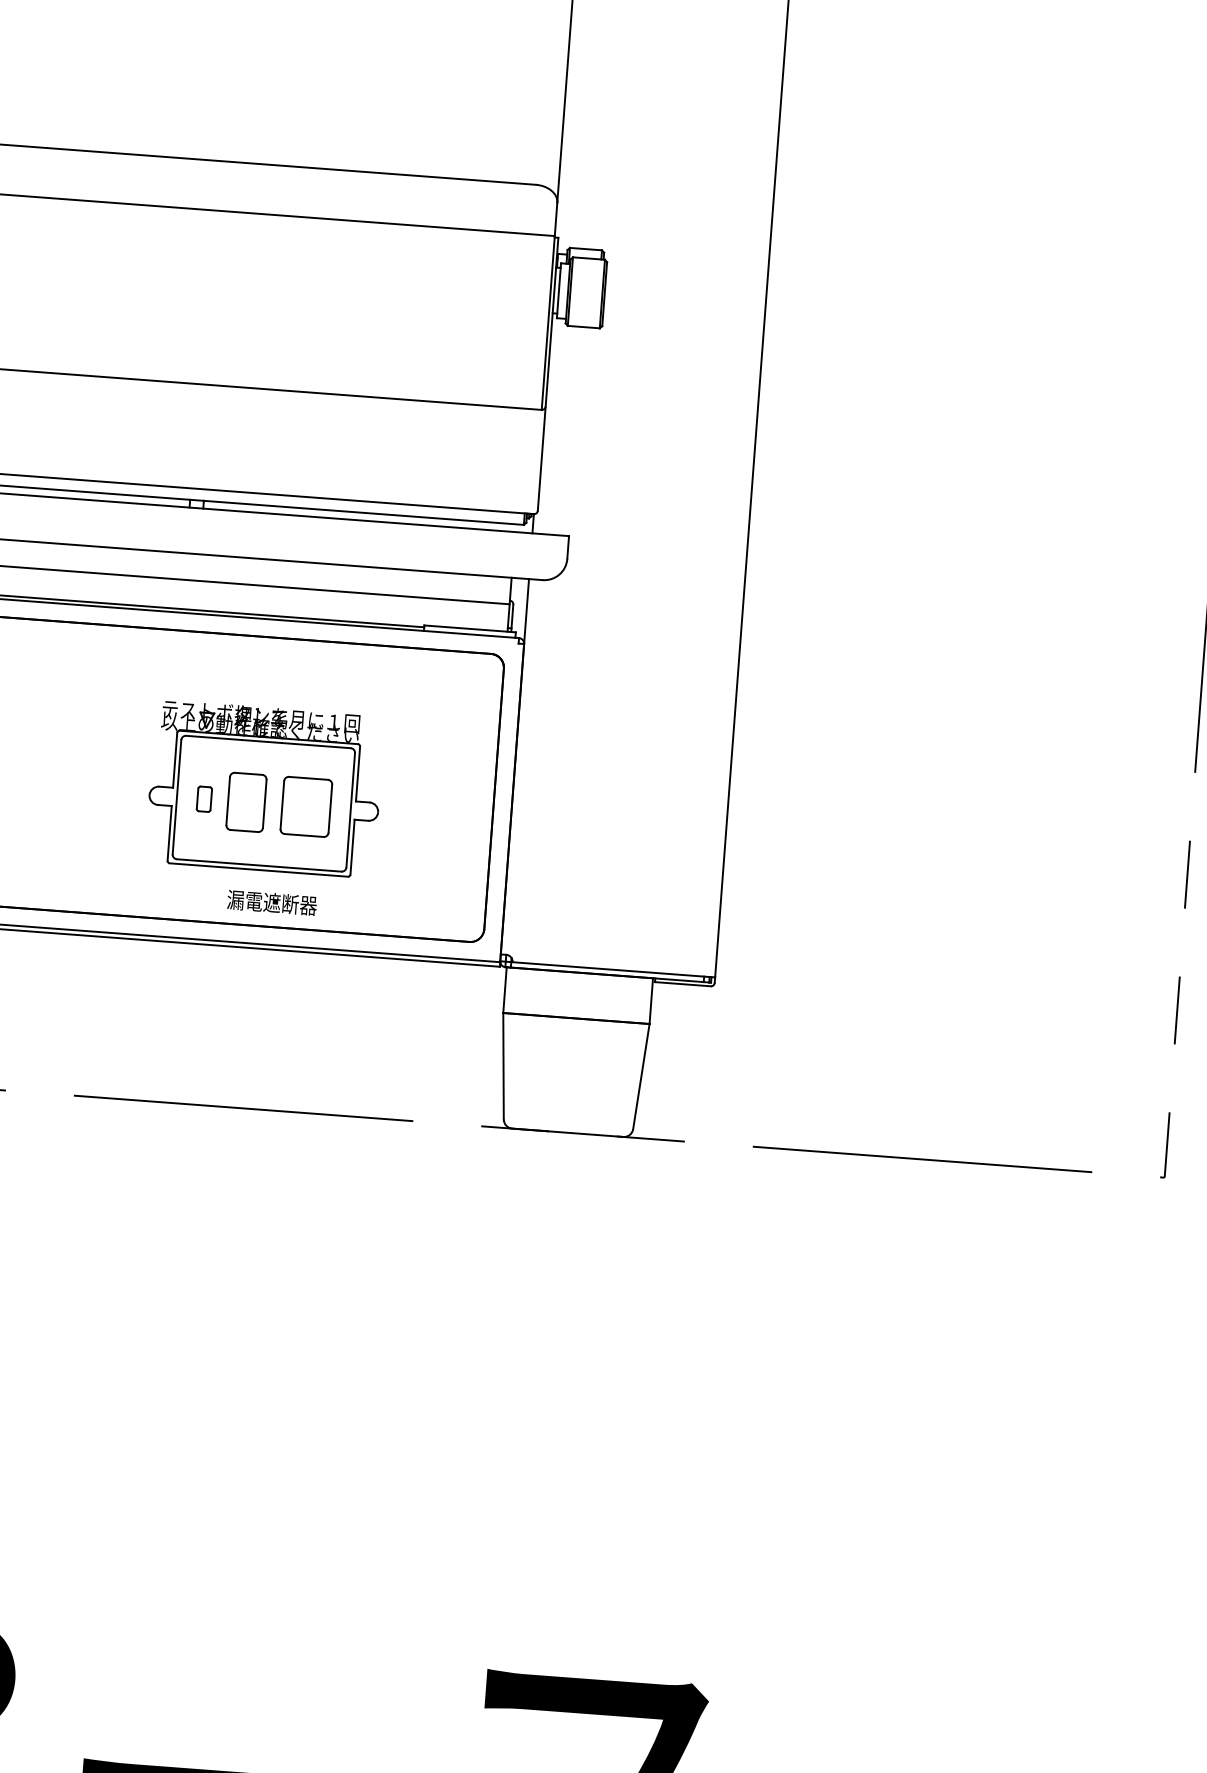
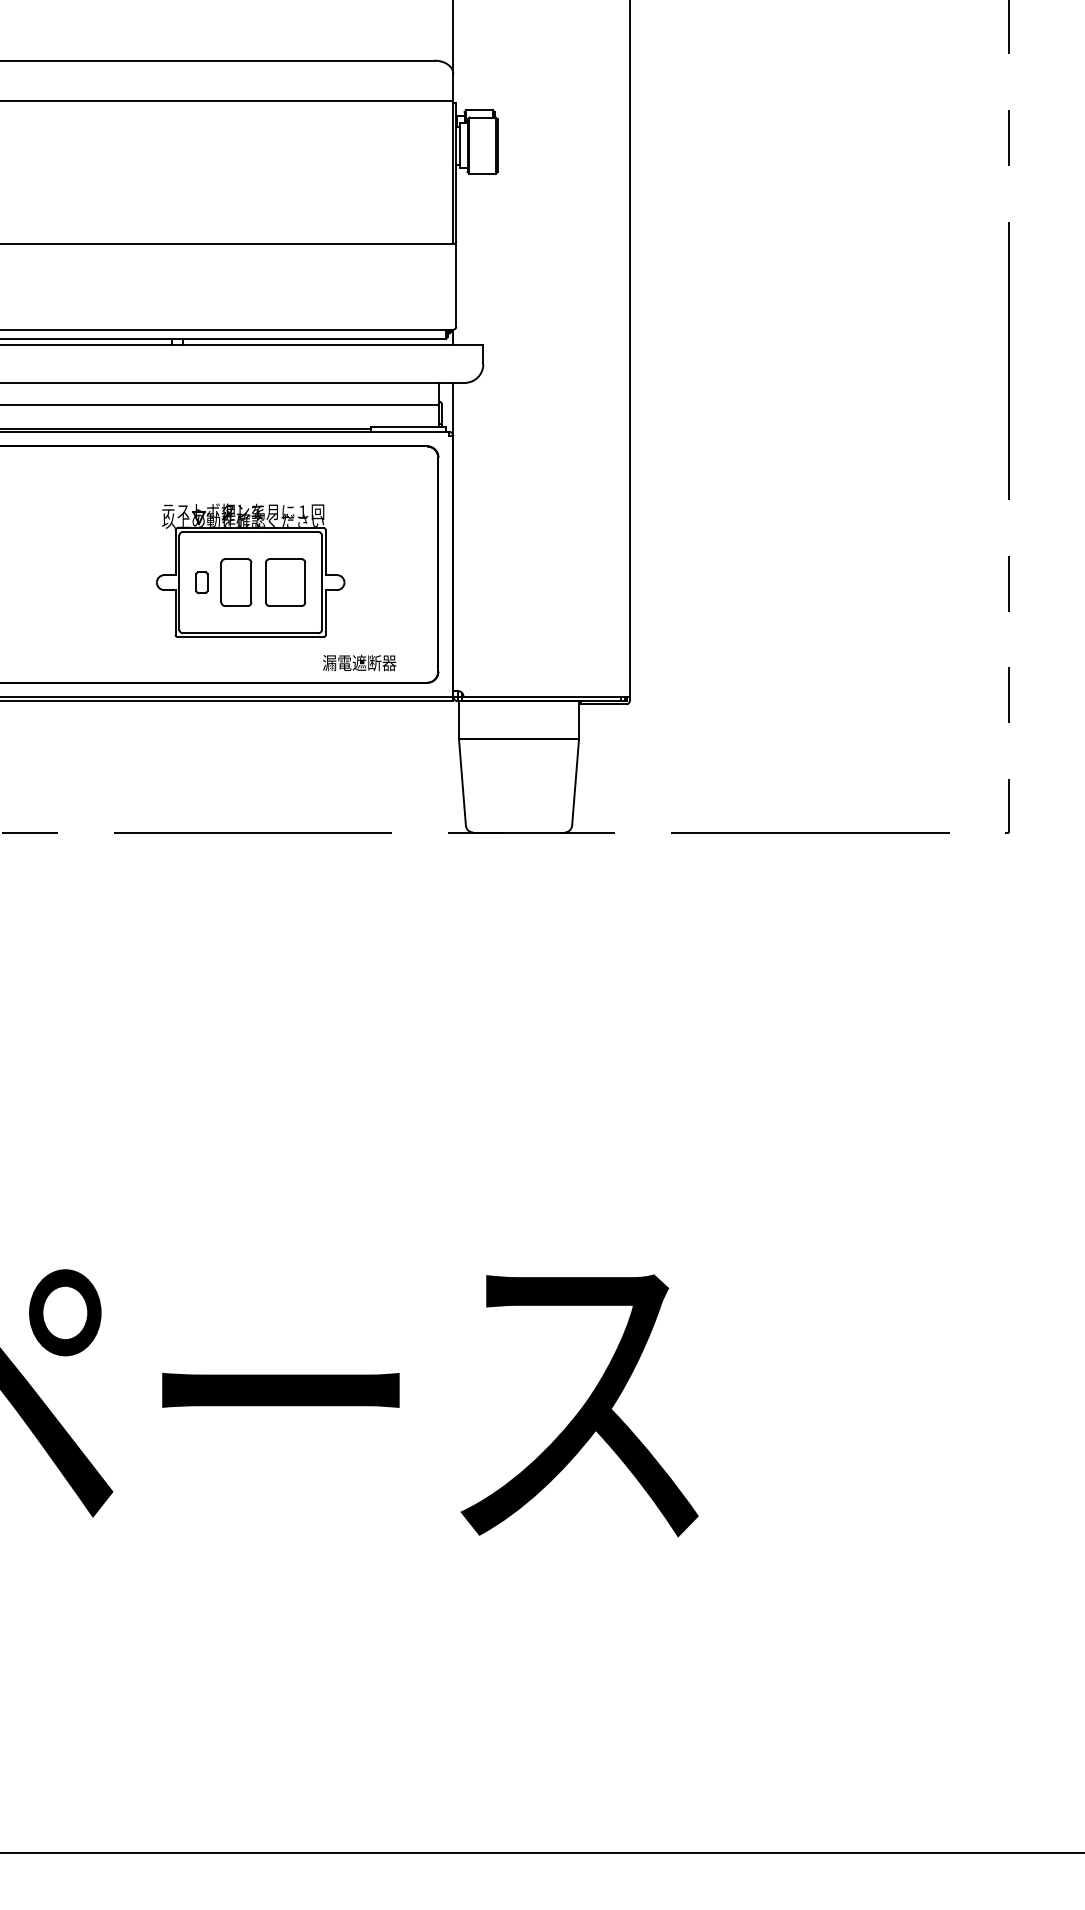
text: (272, 902) -> (359, 662), moved

